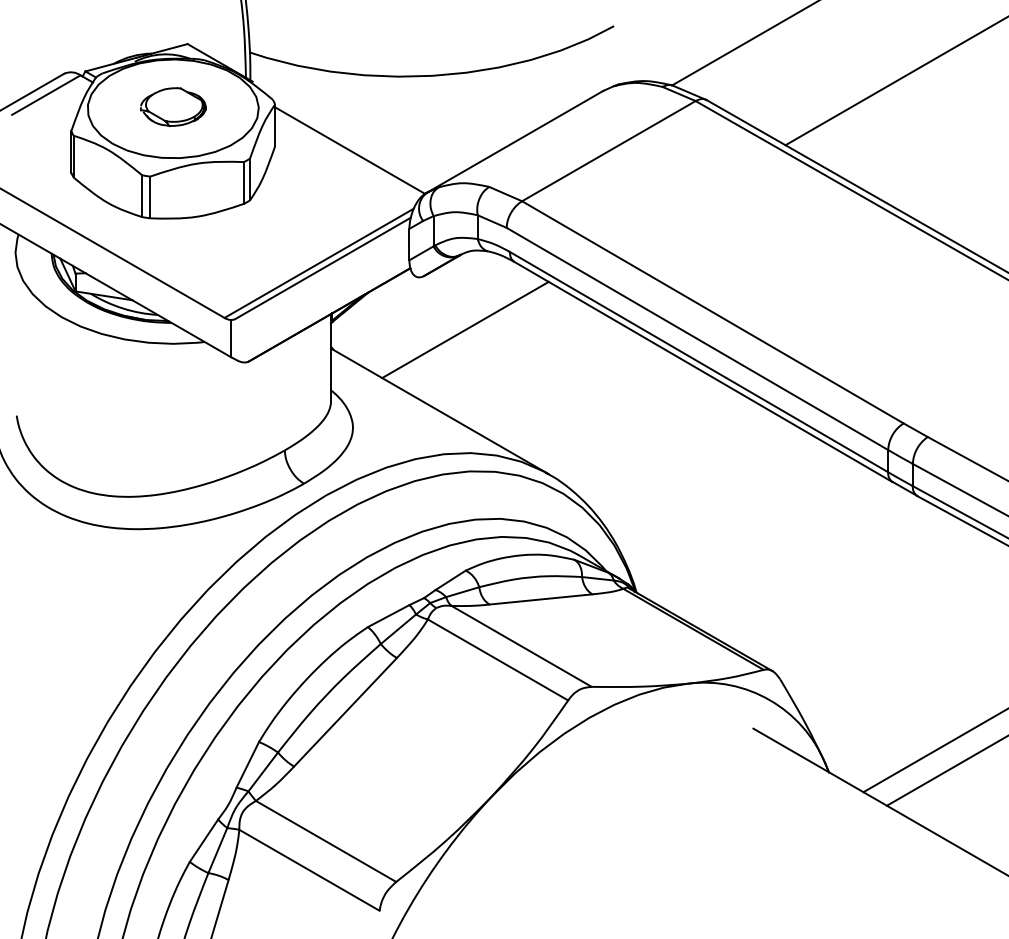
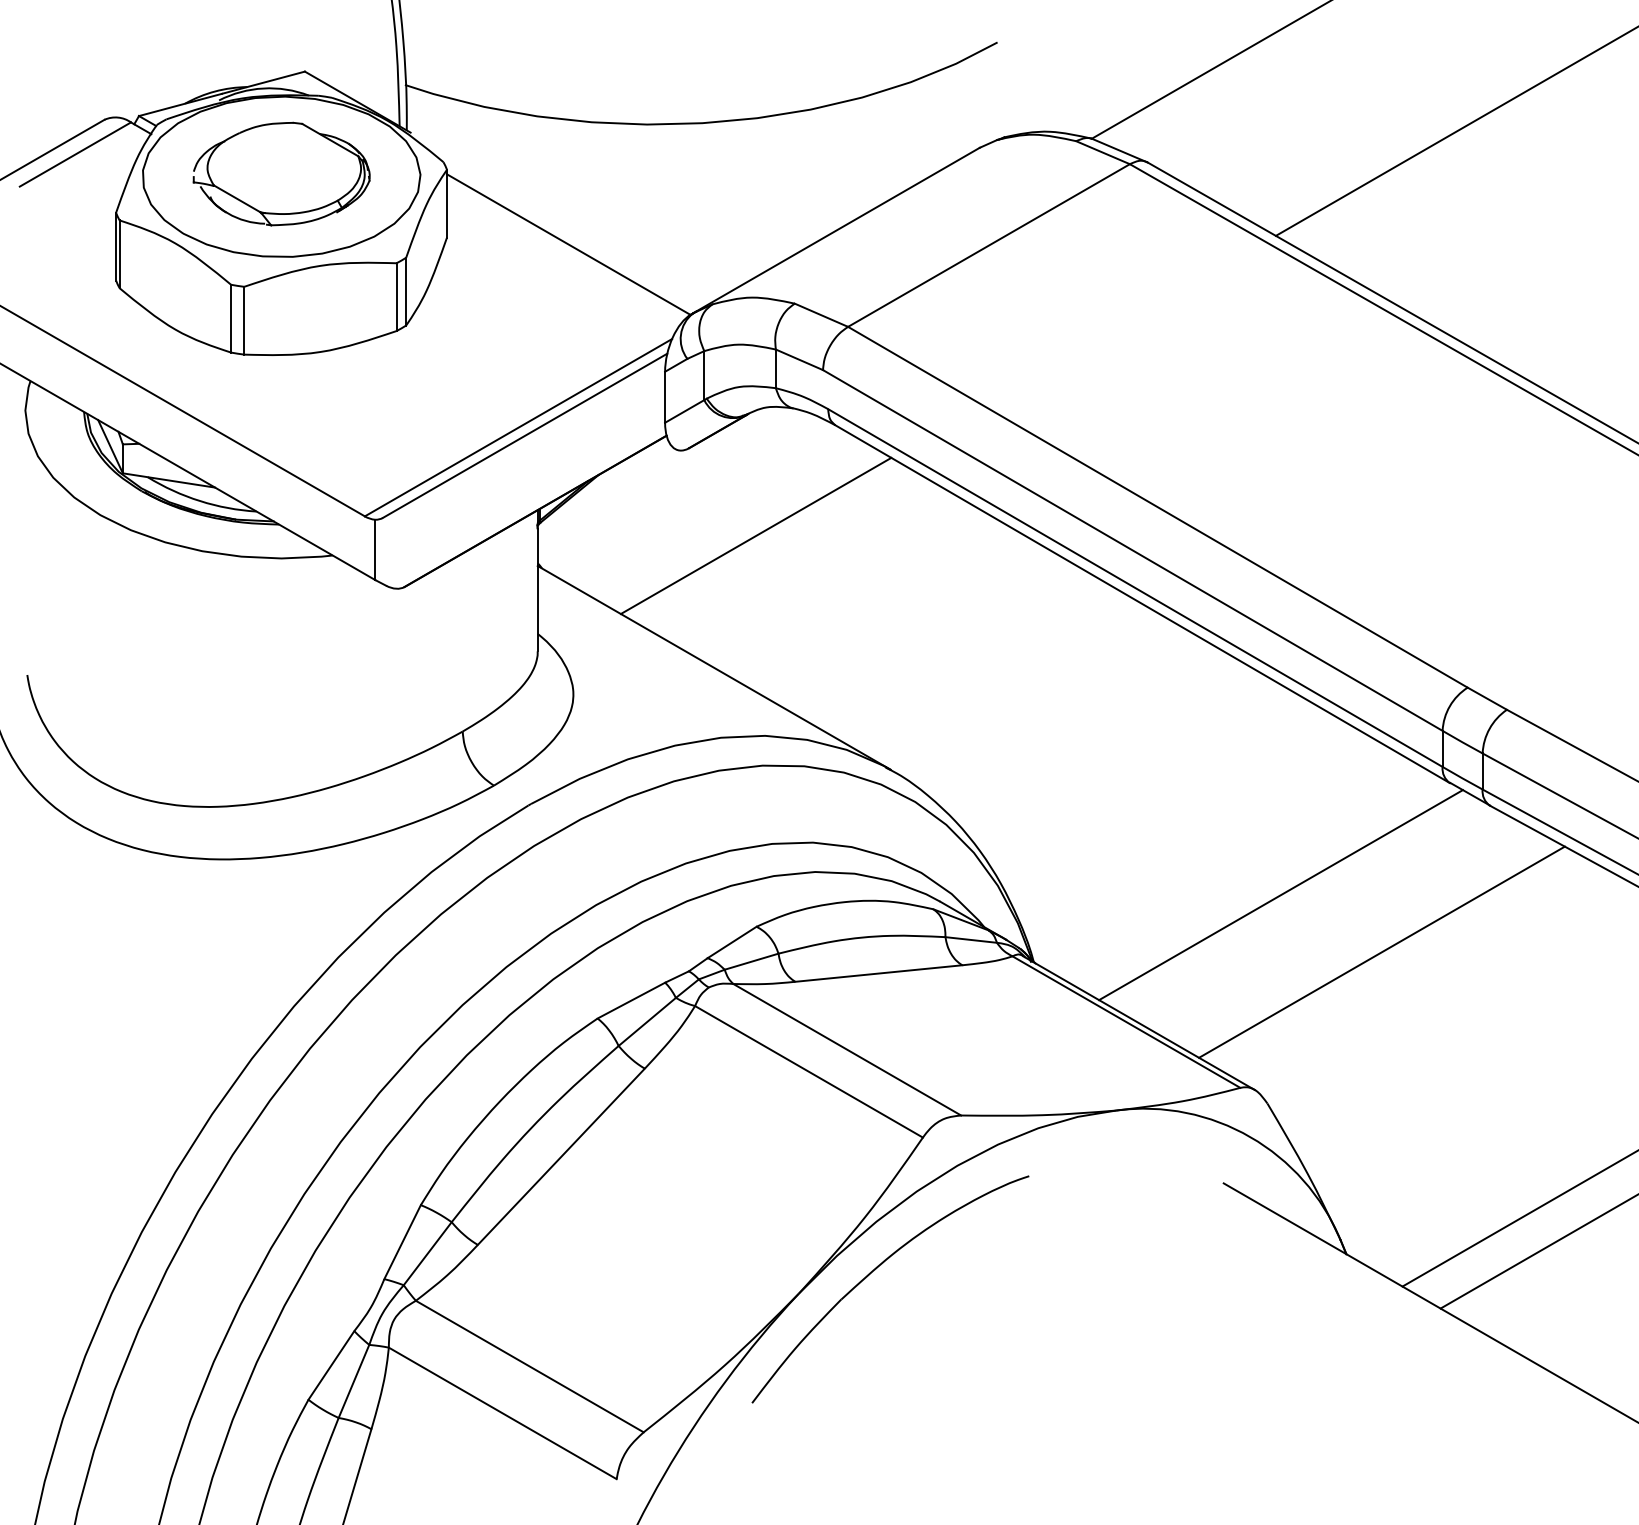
part: (173, 106) -> (281, 172), size x1.67
line: (788, 550) -> (1280, 894), added
line: (850, 586) -> (1381, 952), added
part: (539, 782) -> (876, 1270), added

